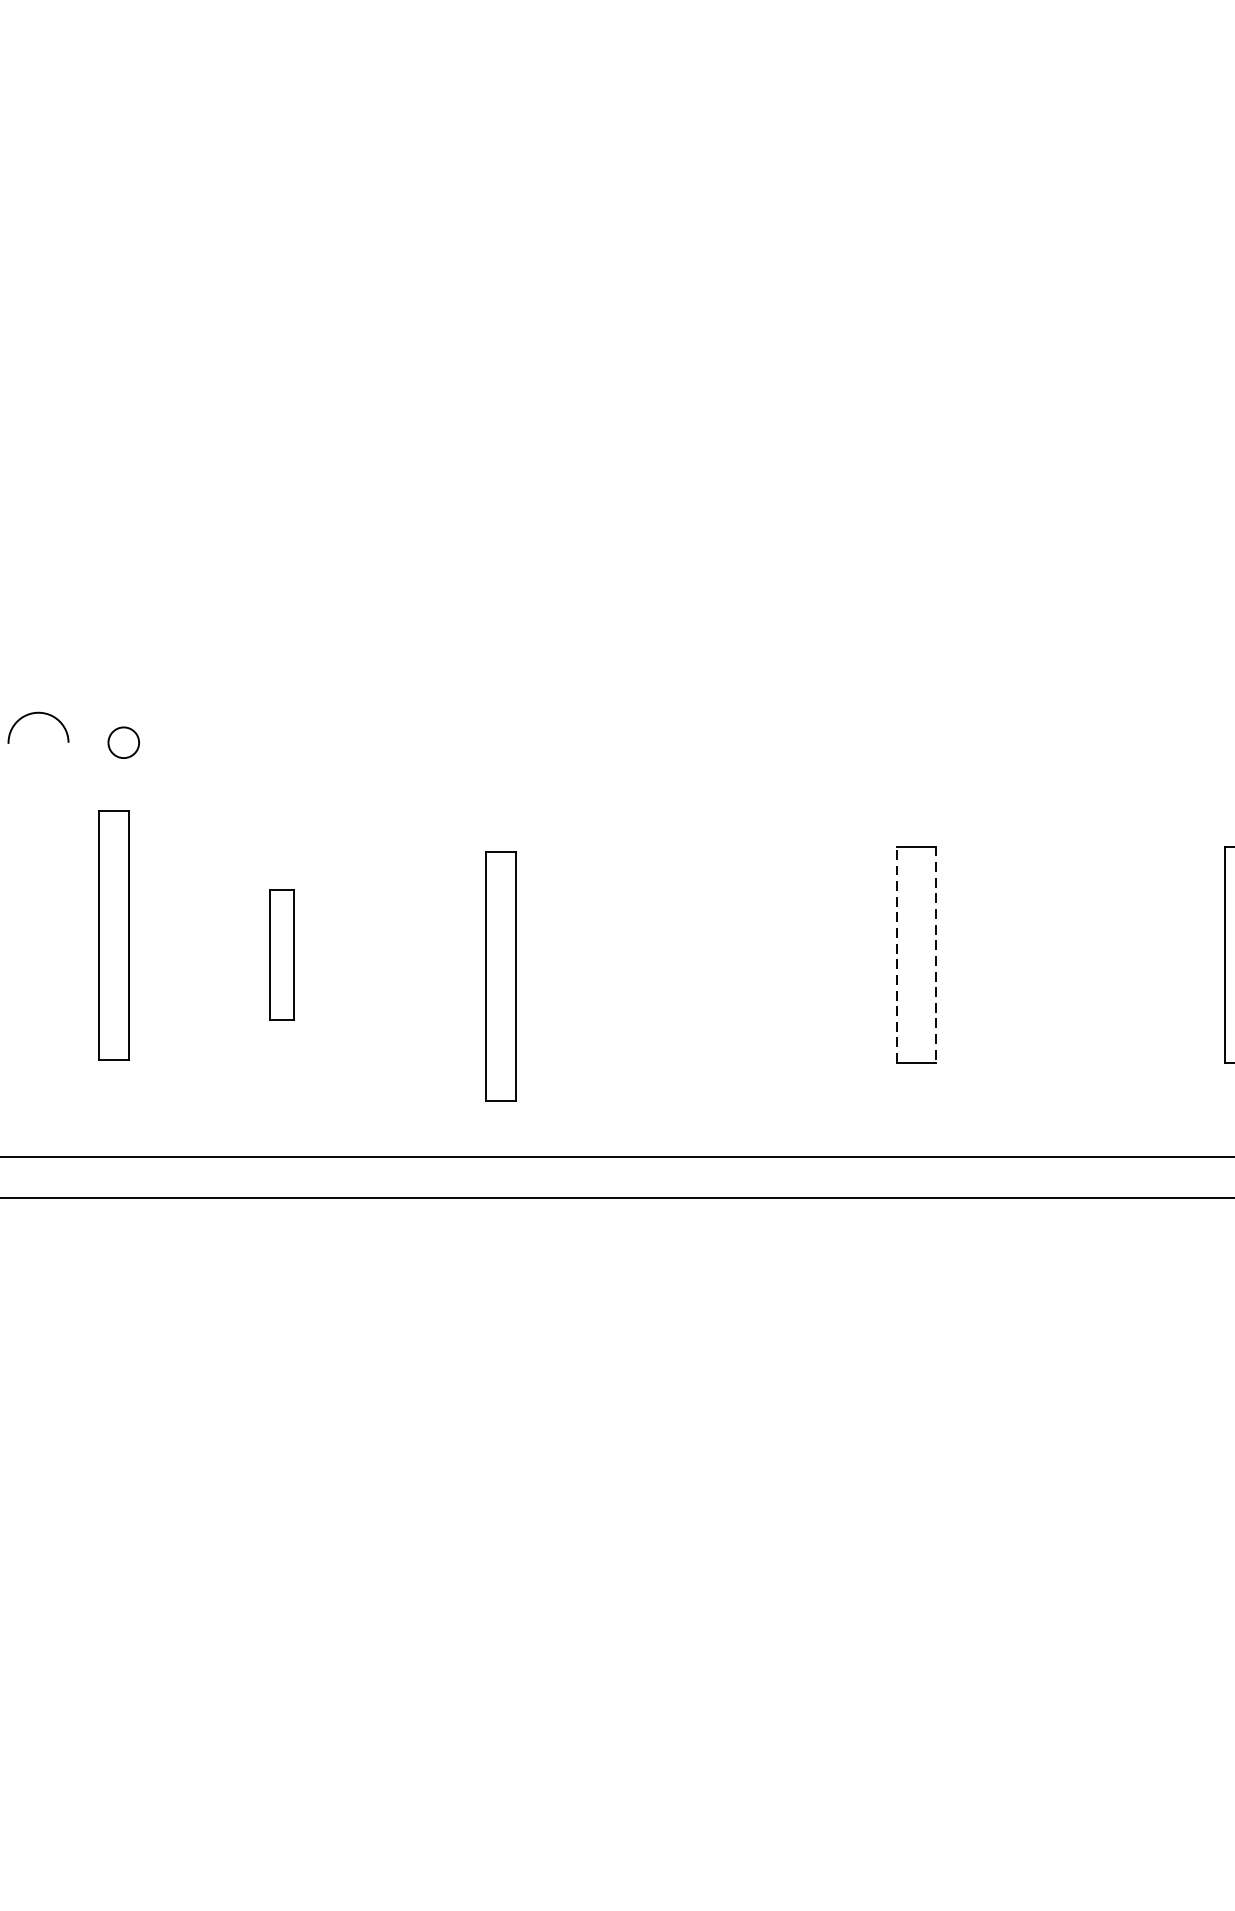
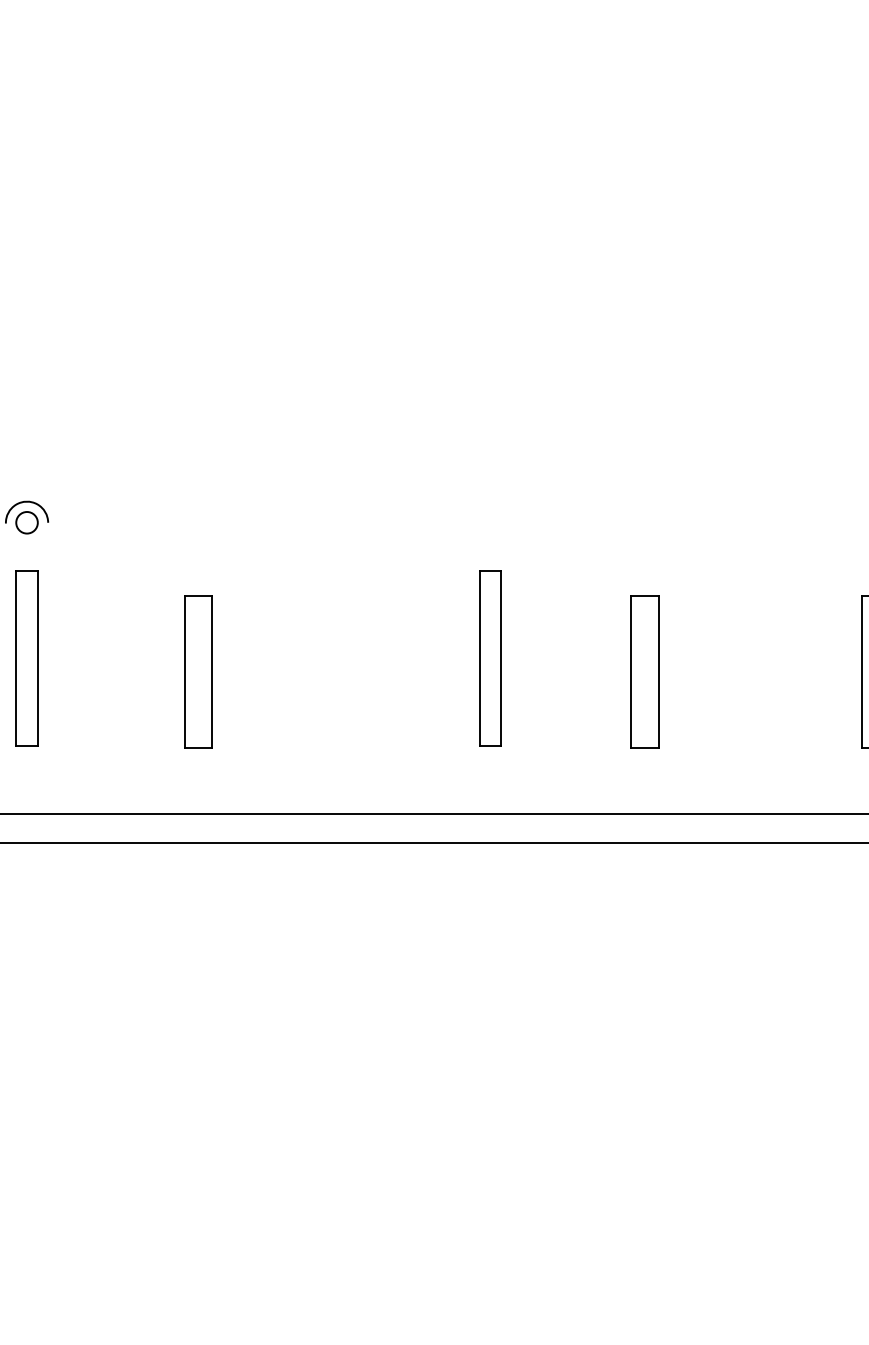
circle: (123, 742) -> (26, 522), moved
part: (113, 935) -> (26, 658), moved
part: (282, 954) -> (198, 671), size x1.67
line: (897, 954) -> (631, 671), dashed -> solid
line: (935, 955) -> (658, 672), dashed -> solid
part: (500, 976) -> (490, 658), moved

